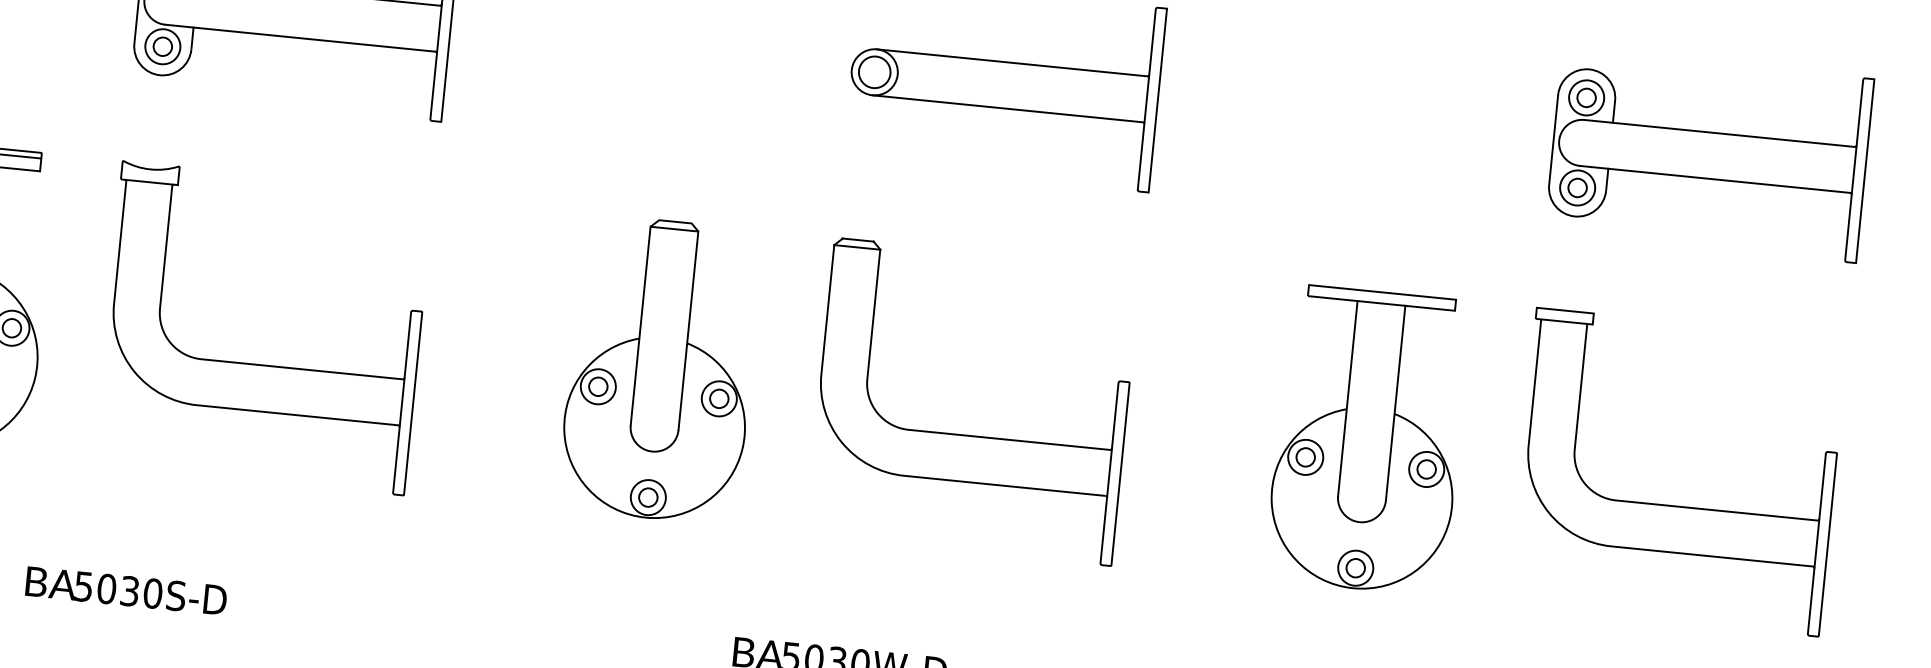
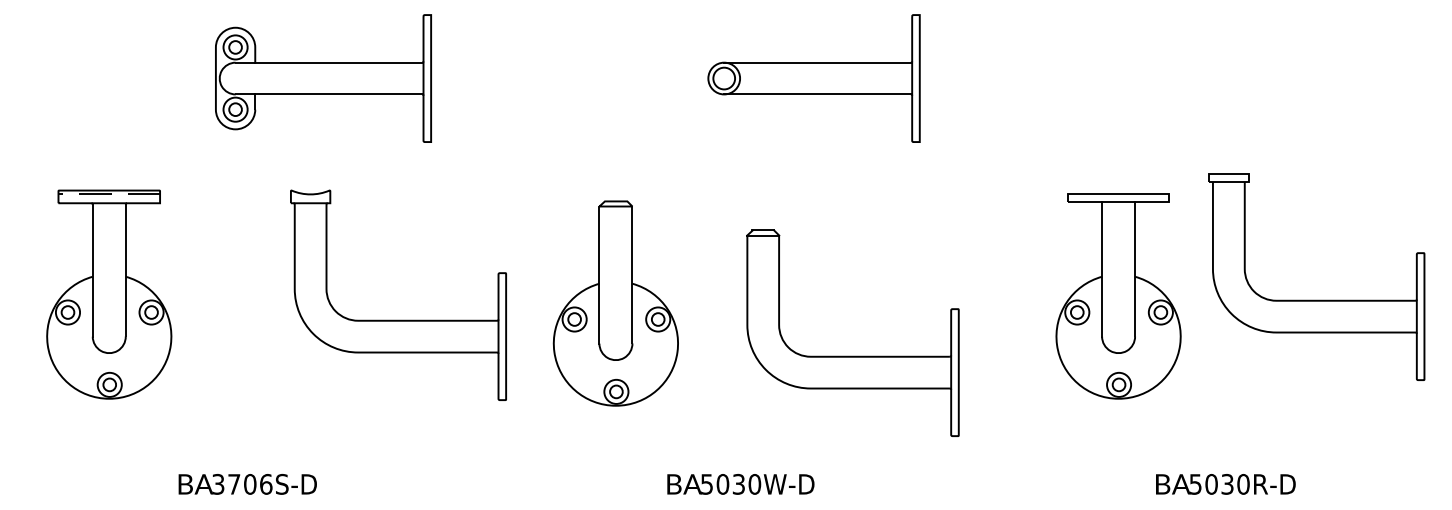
part: (1708, 155) -> (1300, 78), removed
part: (259, 363) -> (398, 319), moved
part: (659, 369) -> (615, 303), moved
part: (969, 434) -> (852, 355), moved
part: (1367, 440) -> (1118, 296), moved
part: (1674, 504) -> (1316, 299), moved
text: (118, 588) -> (242, 483), 5030S-D -> 3706S-D

